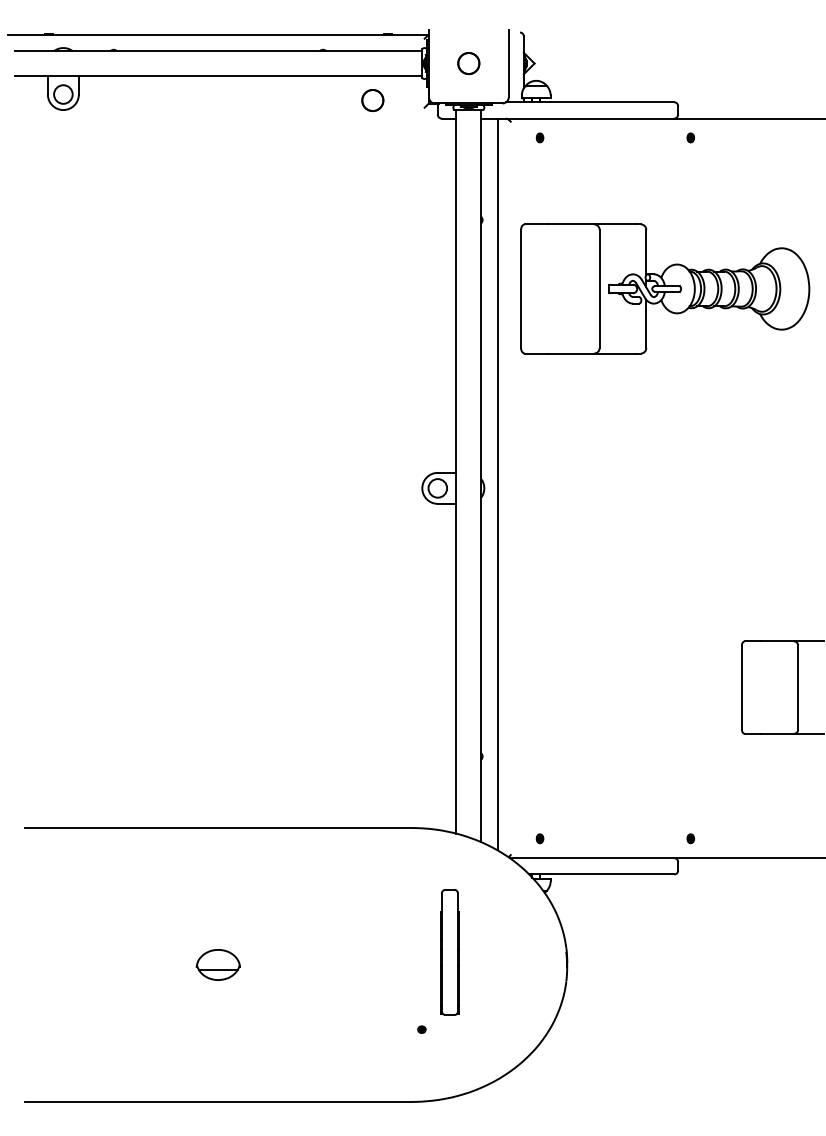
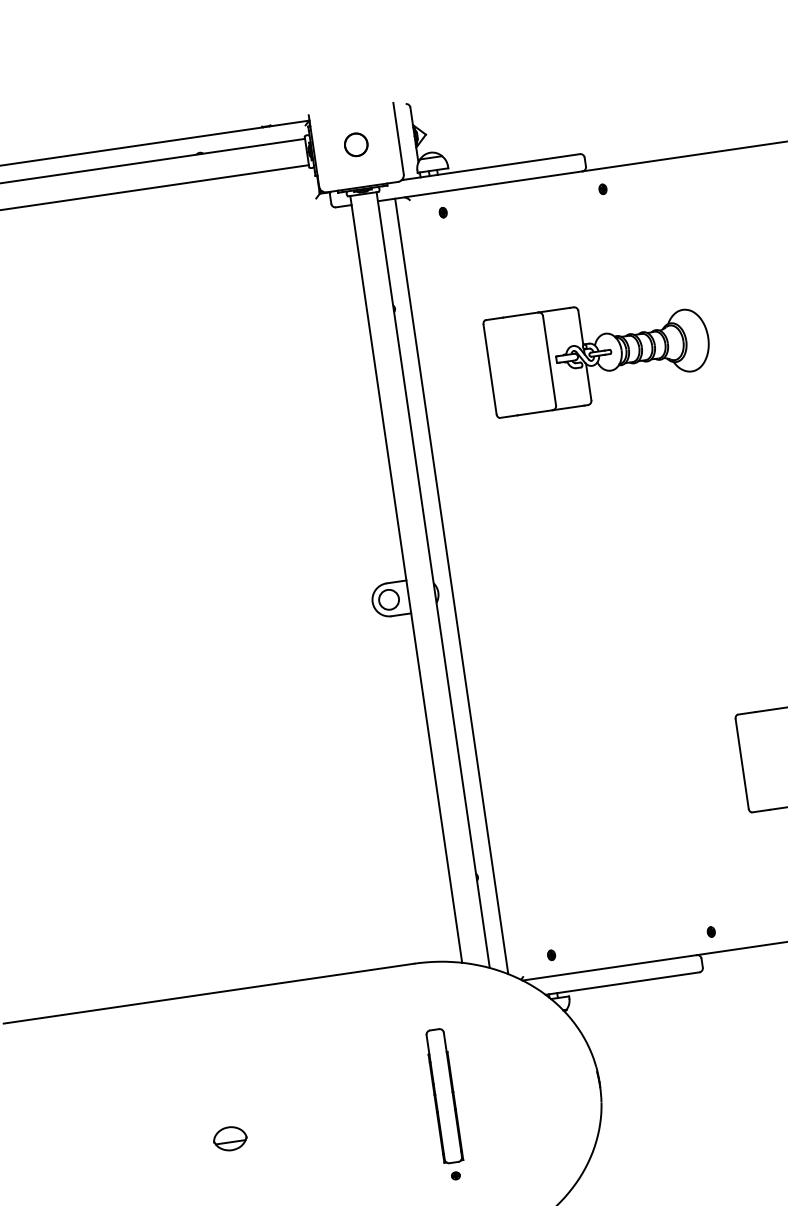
circle: (372, 100) -> (259, 198), removed
part: (664, 289) -> (598, 354), size x0.71
part: (449, 952) -> (443, 1096), moved
part: (218, 964) -> (230, 1138), size x0.71

